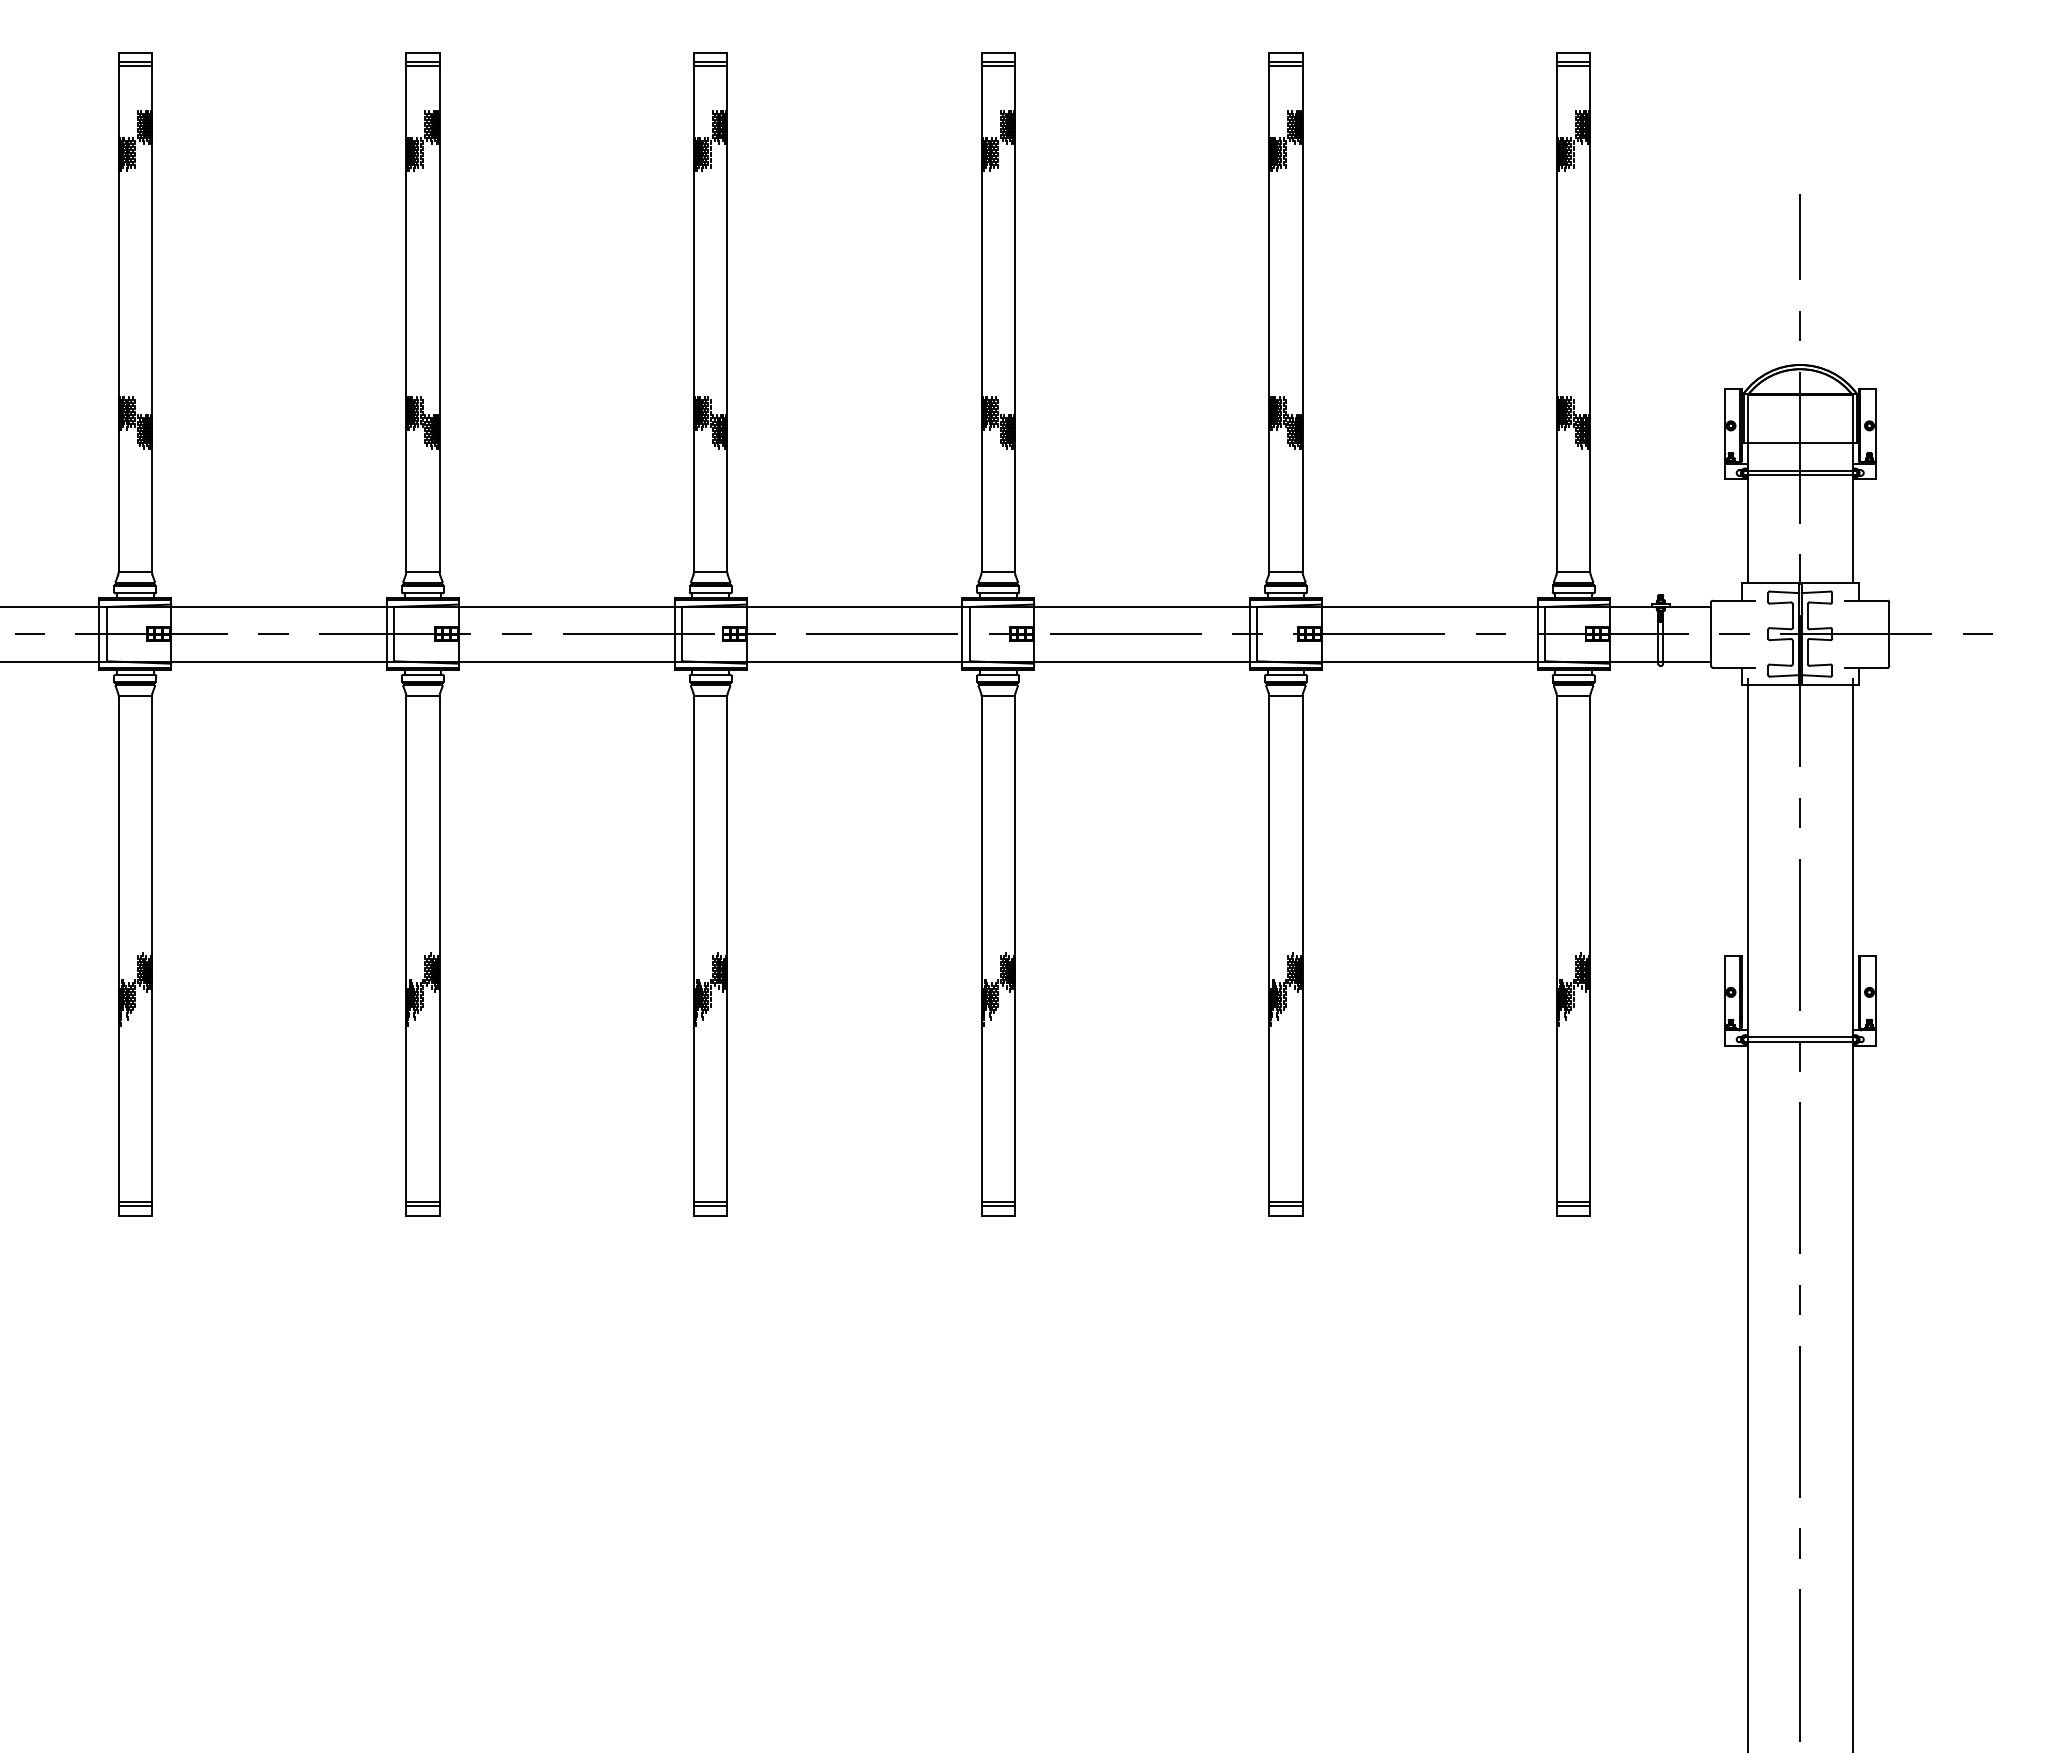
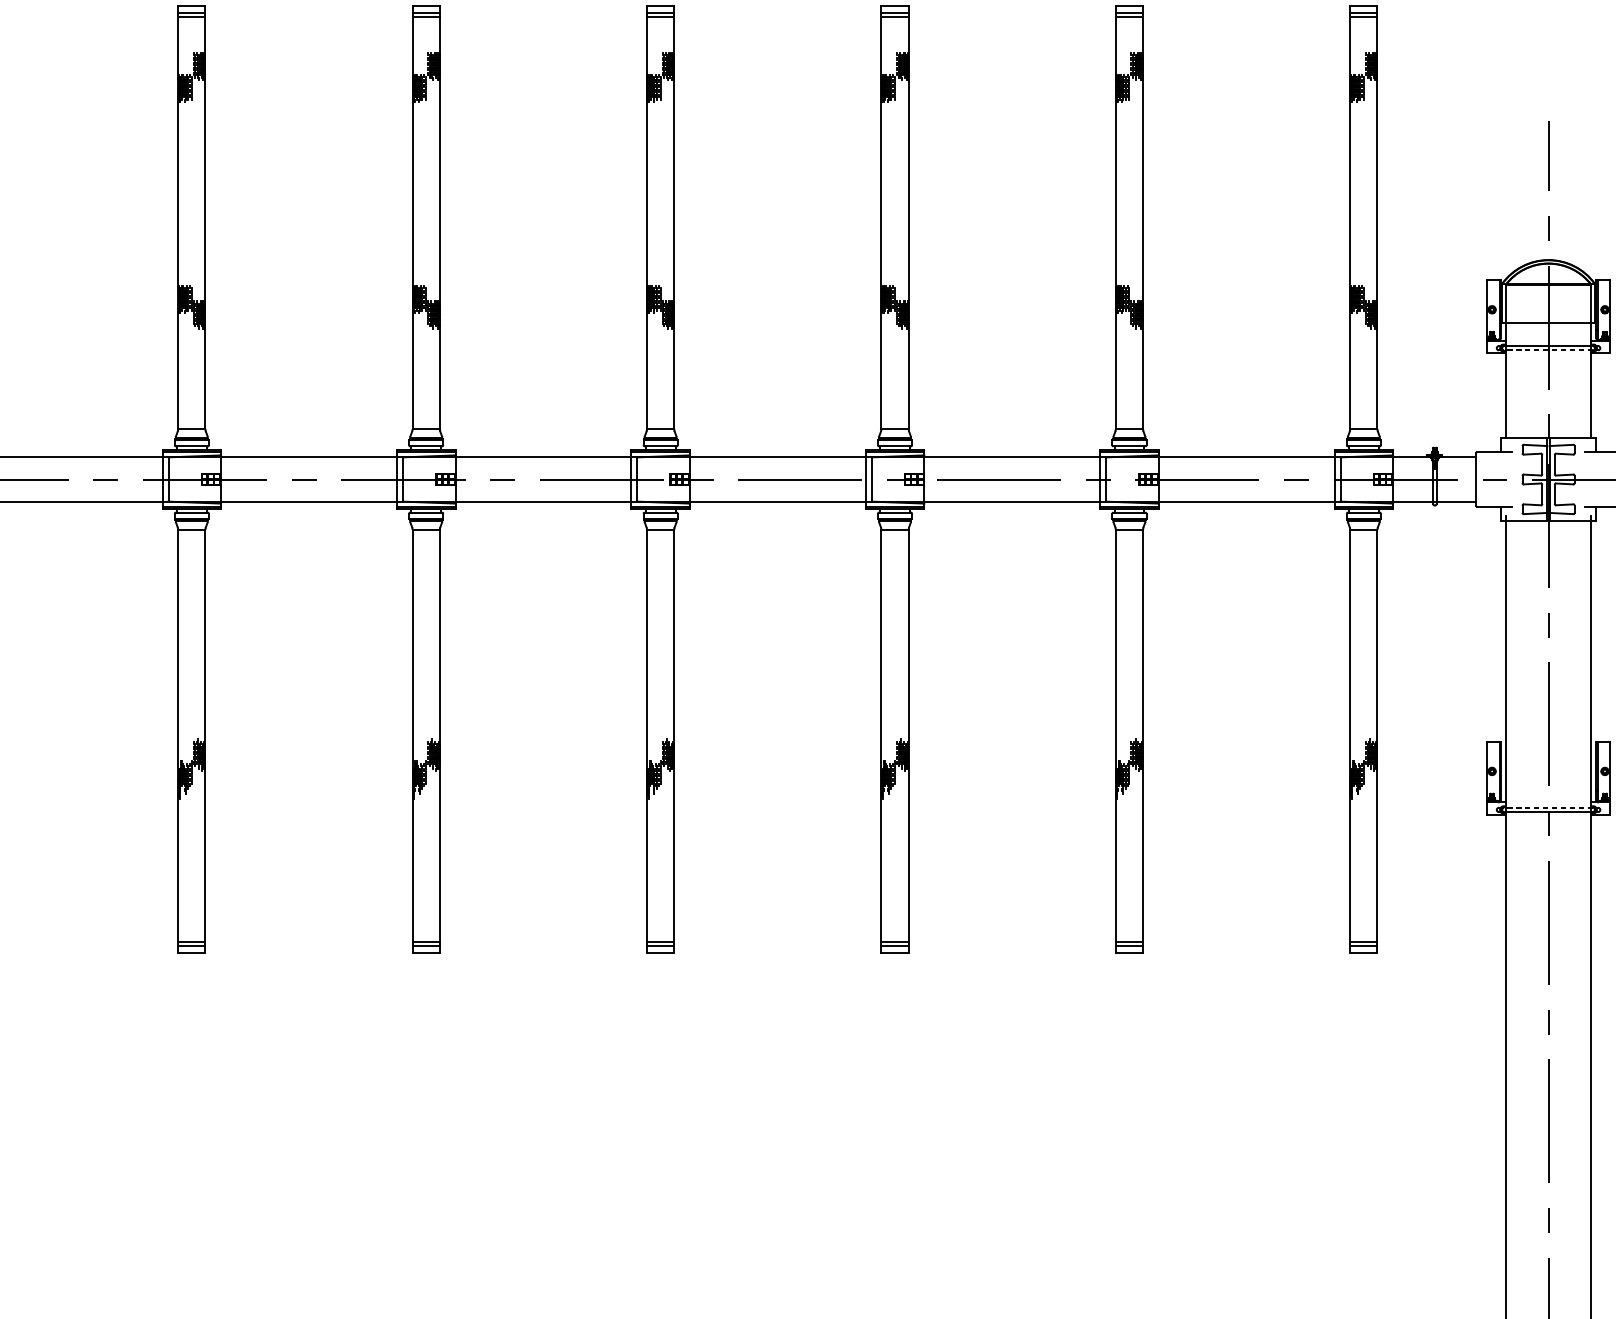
line: (1800, 475) -> (1548, 350), solid -> dashed
line: (1800, 1037) -> (1548, 808), solid -> dashed

